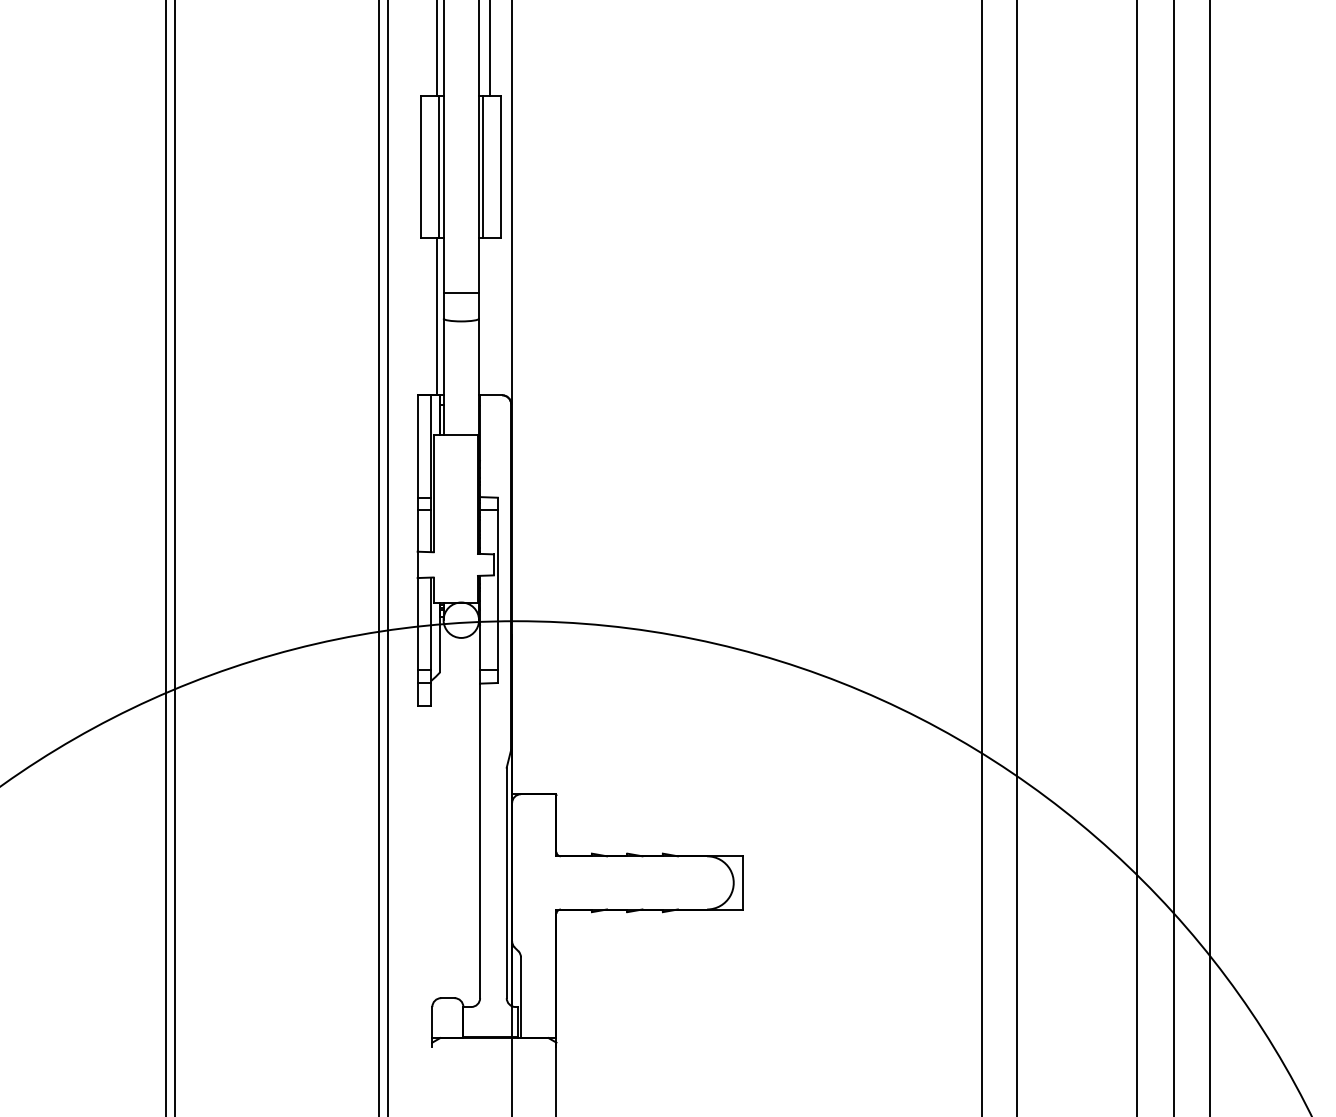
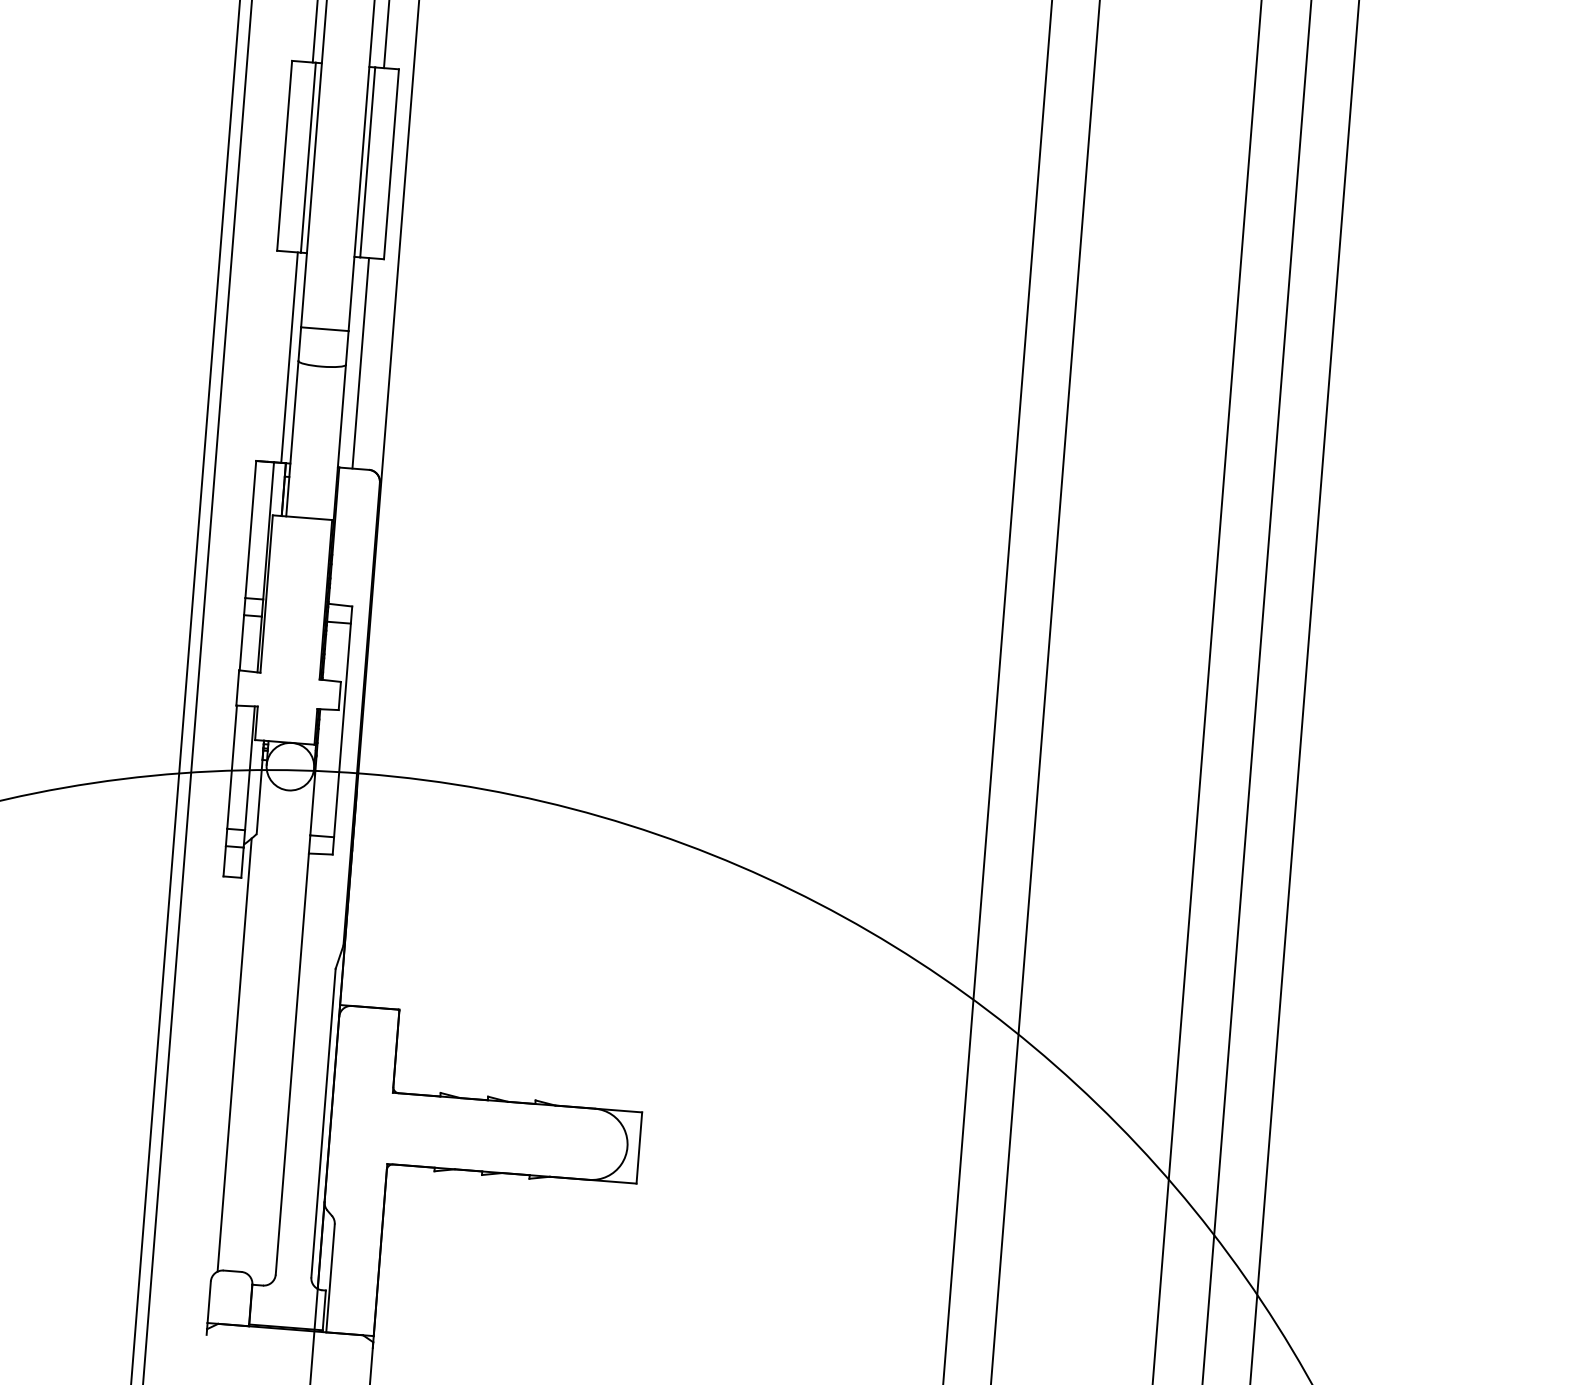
line: (489, 316) -> (360, 362), added
line: (436, 837) -> (234, 1054), added

